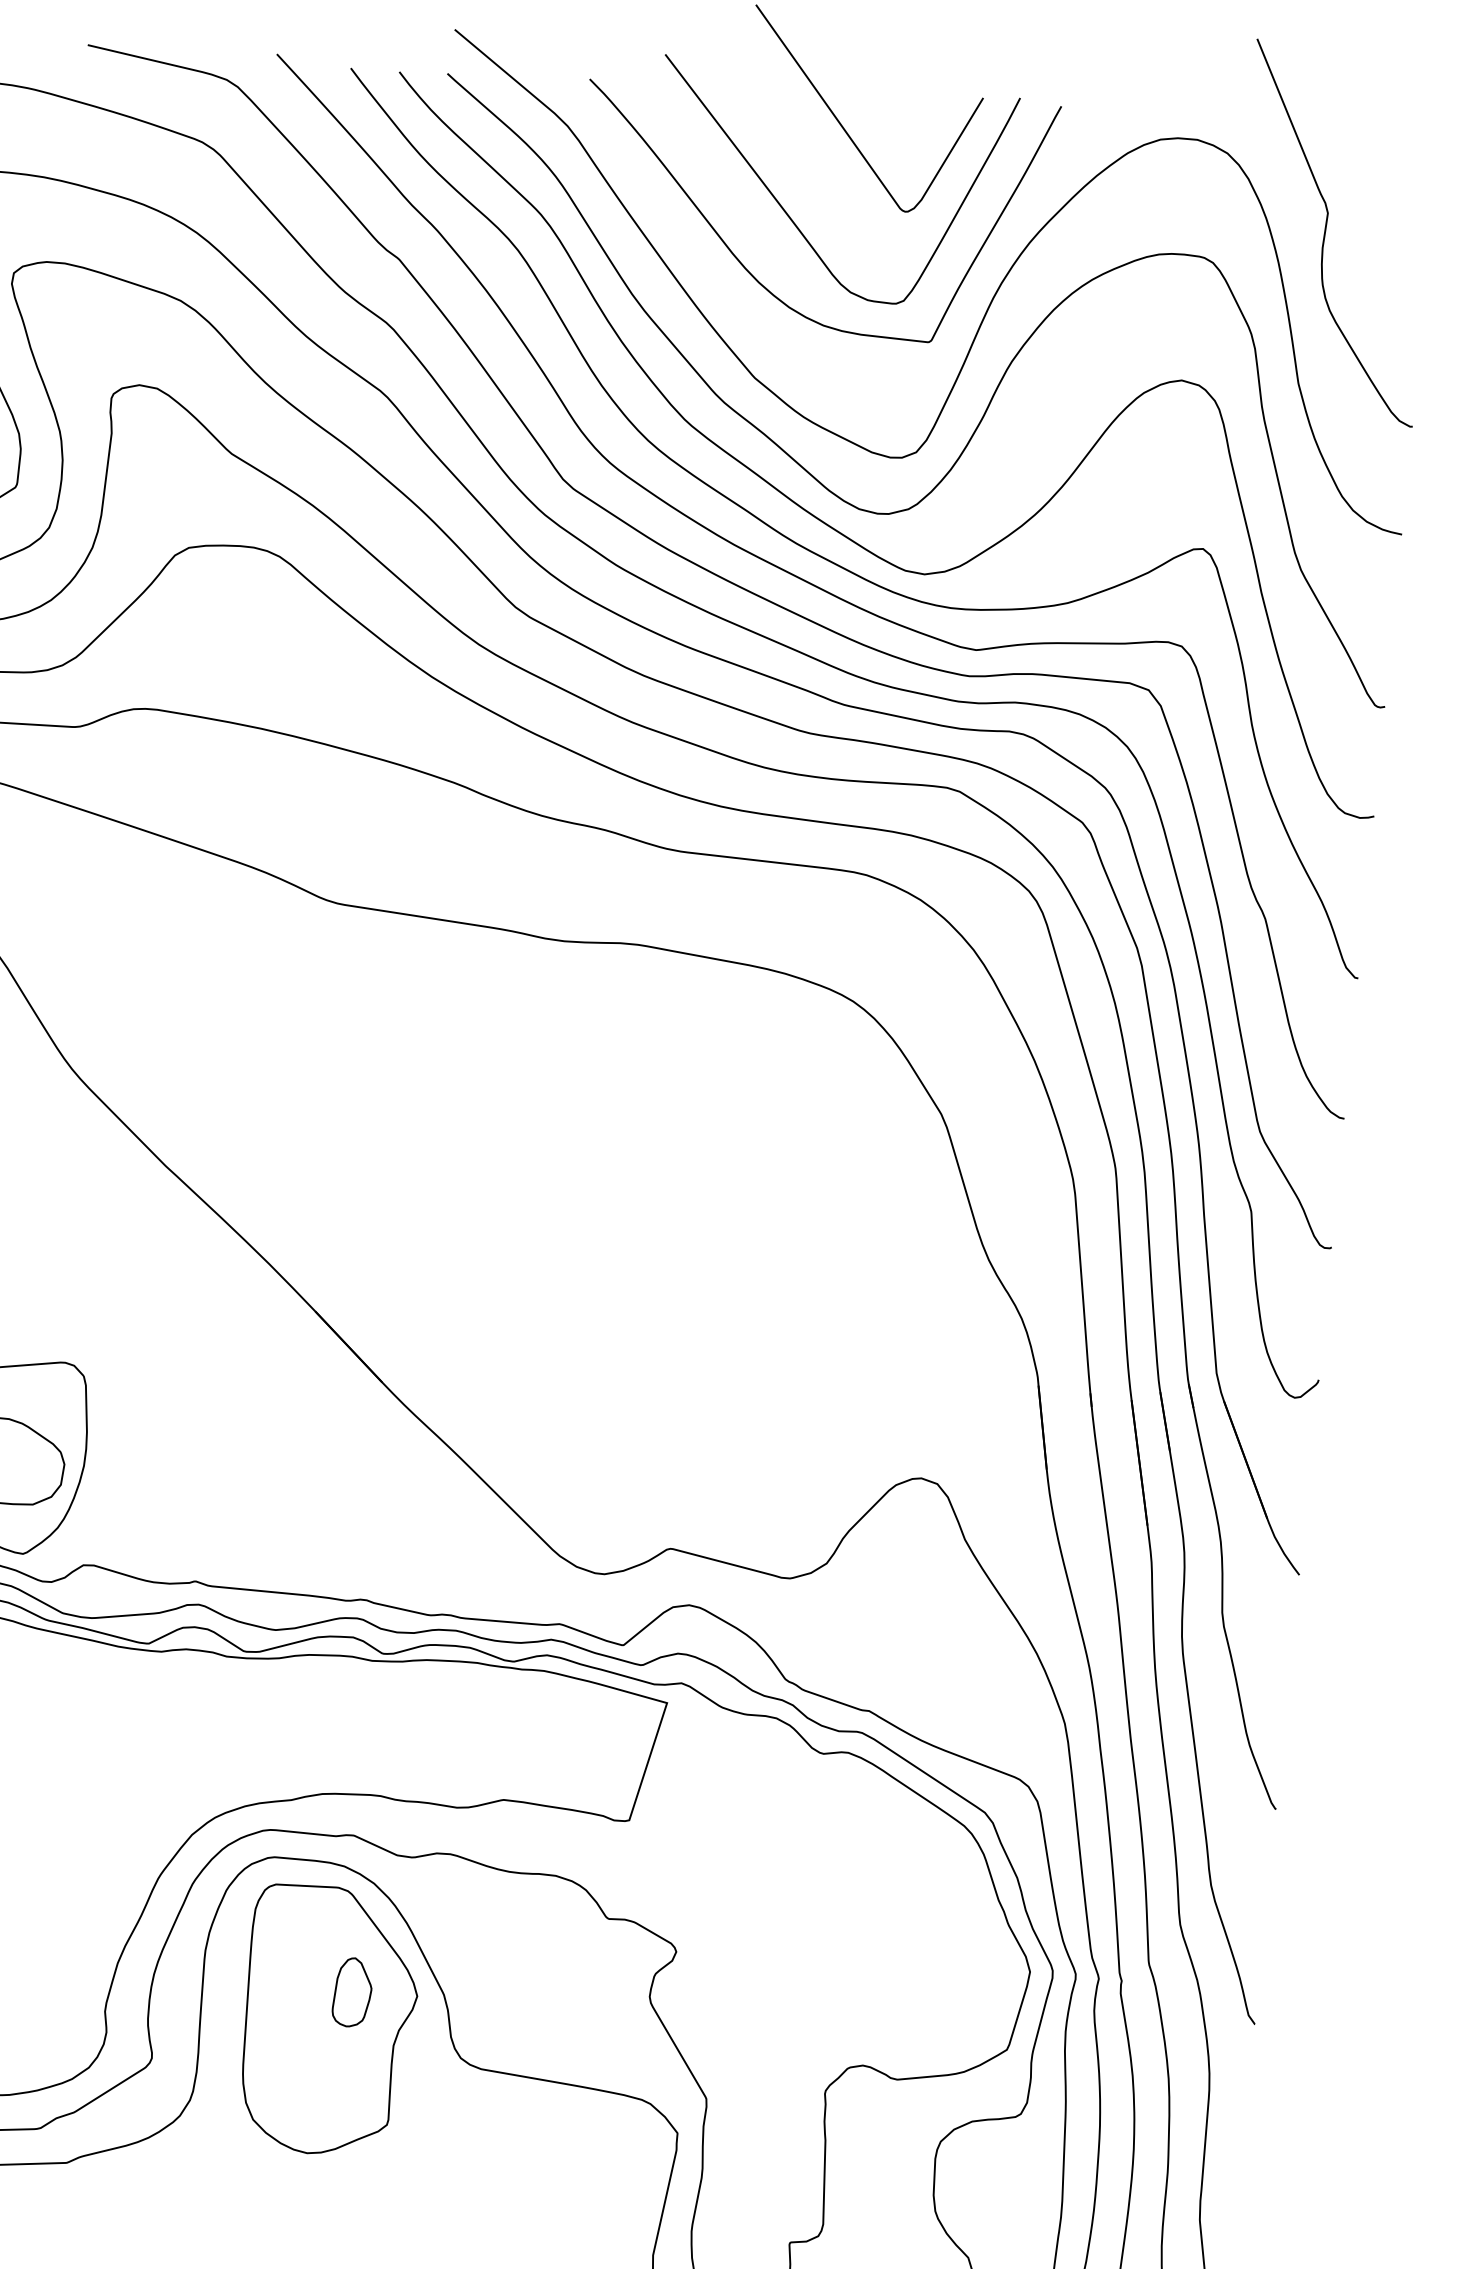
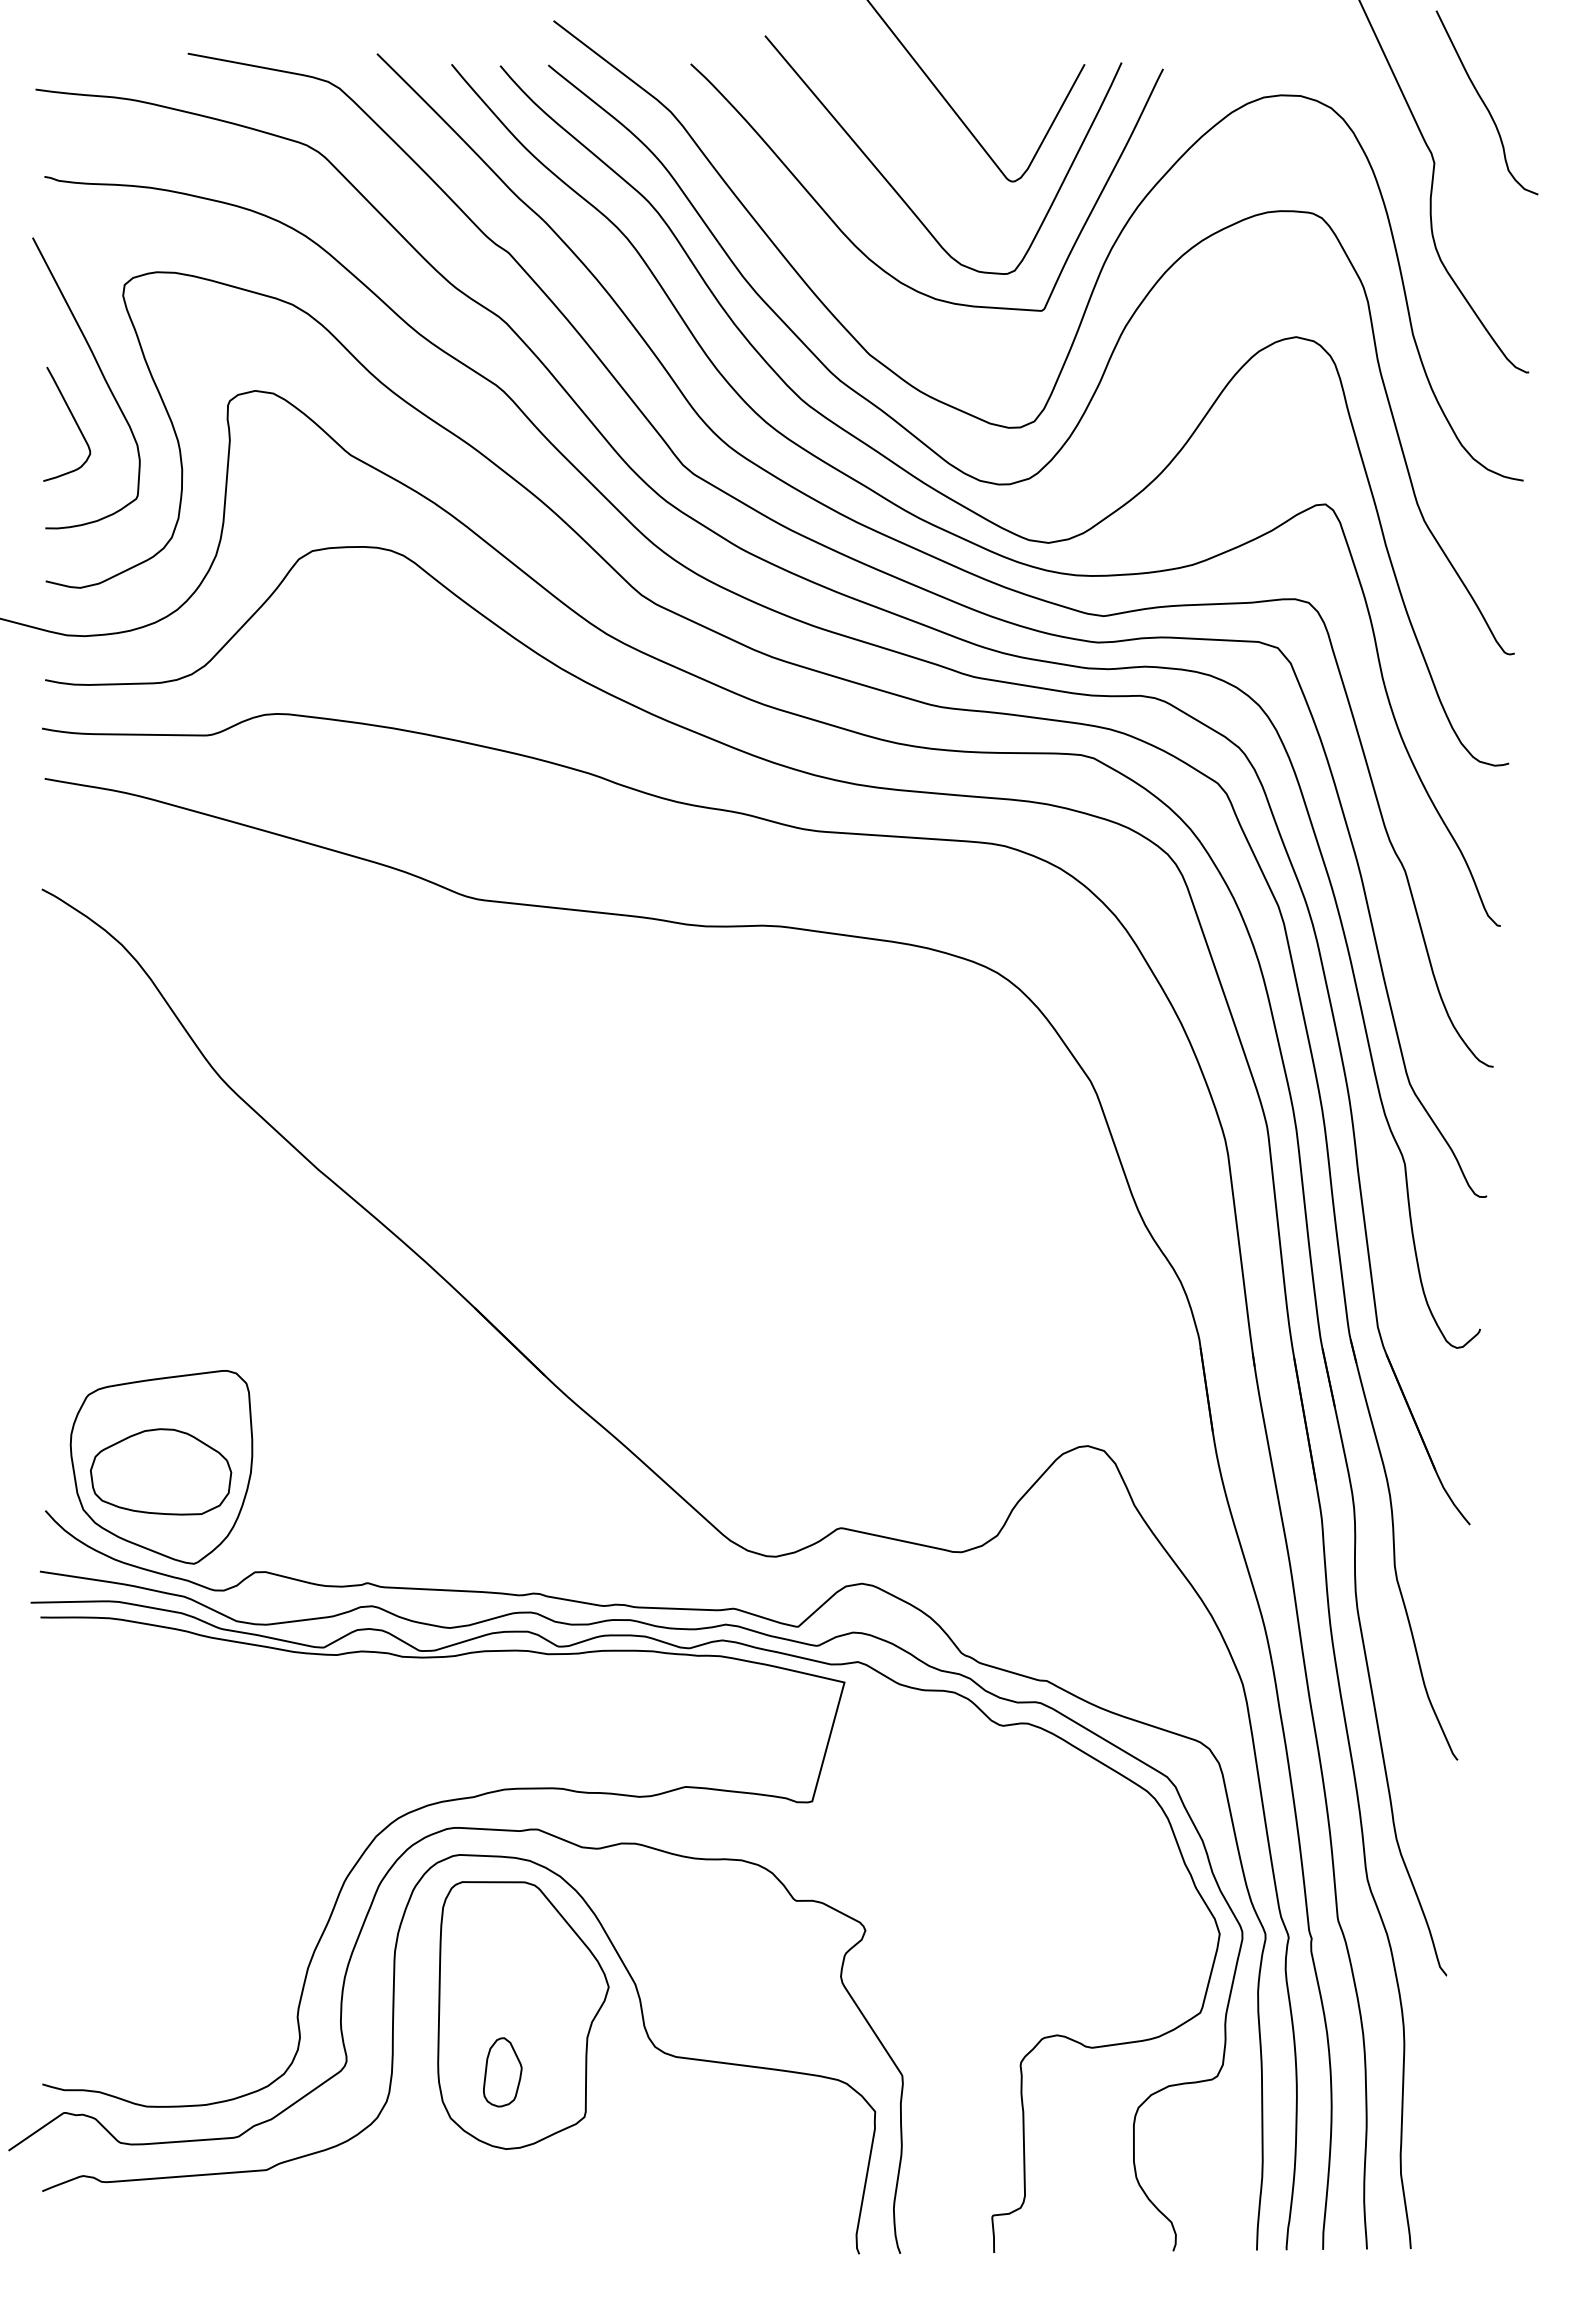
curve: (1381, 156) -> (1485, 103), added
part: (352, 1992) -> (502, 2072), moved

